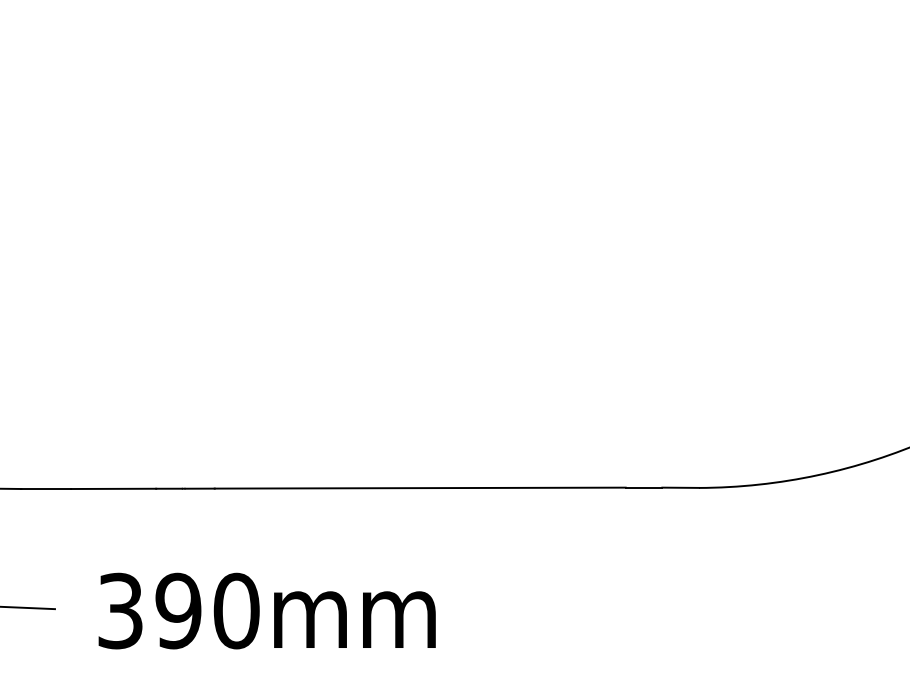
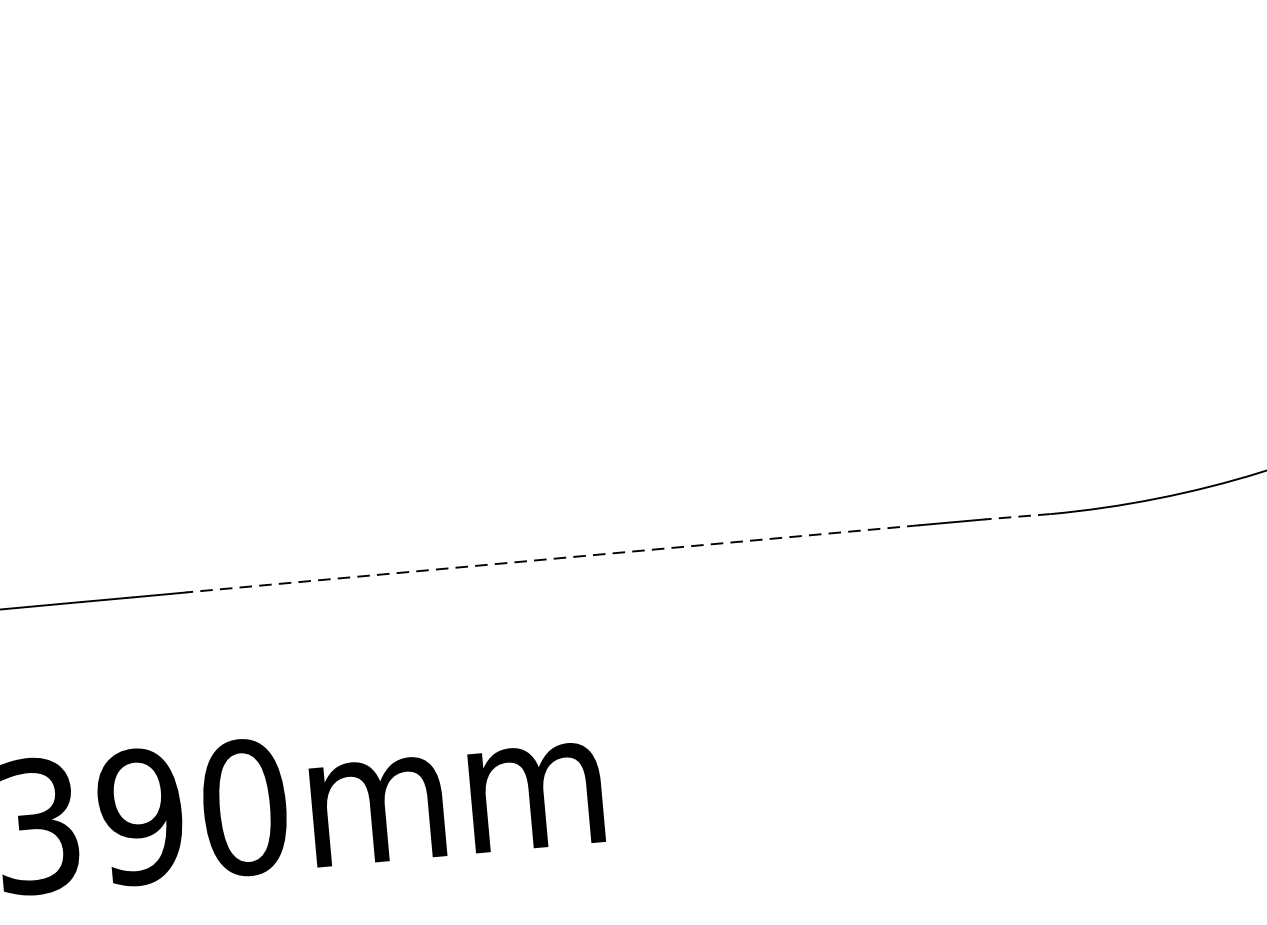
line: (680, 487) -> (1017, 516), solid -> dashed
line: (419, 488) -> (551, 559), solid -> dashed

